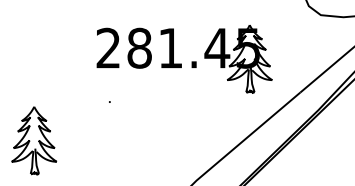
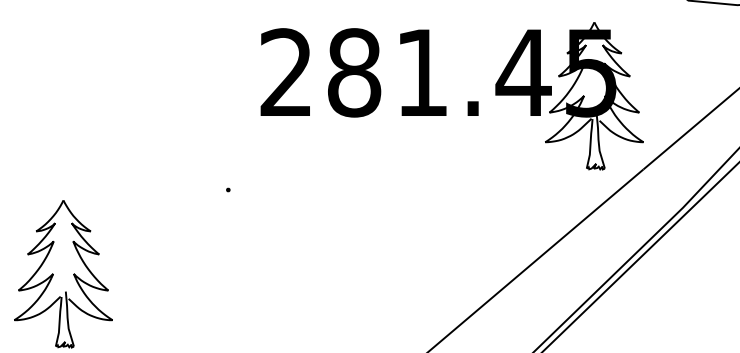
part: (184, 59) -> (452, 97), moved

